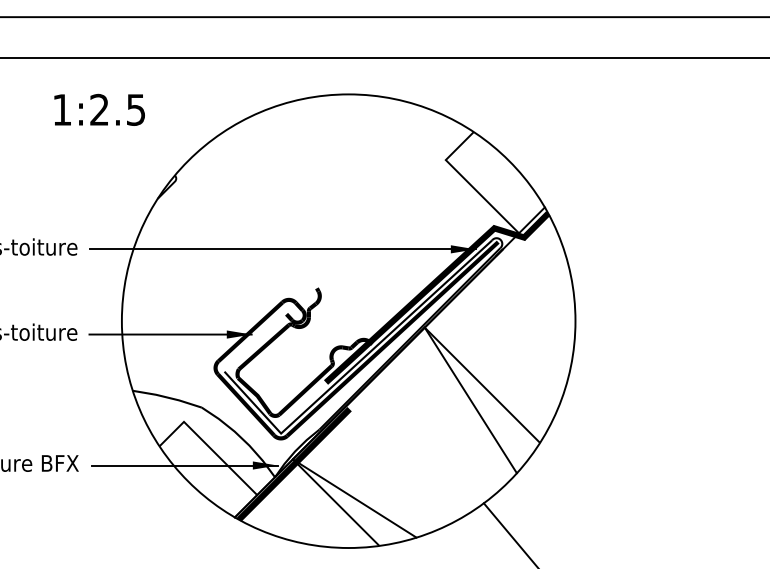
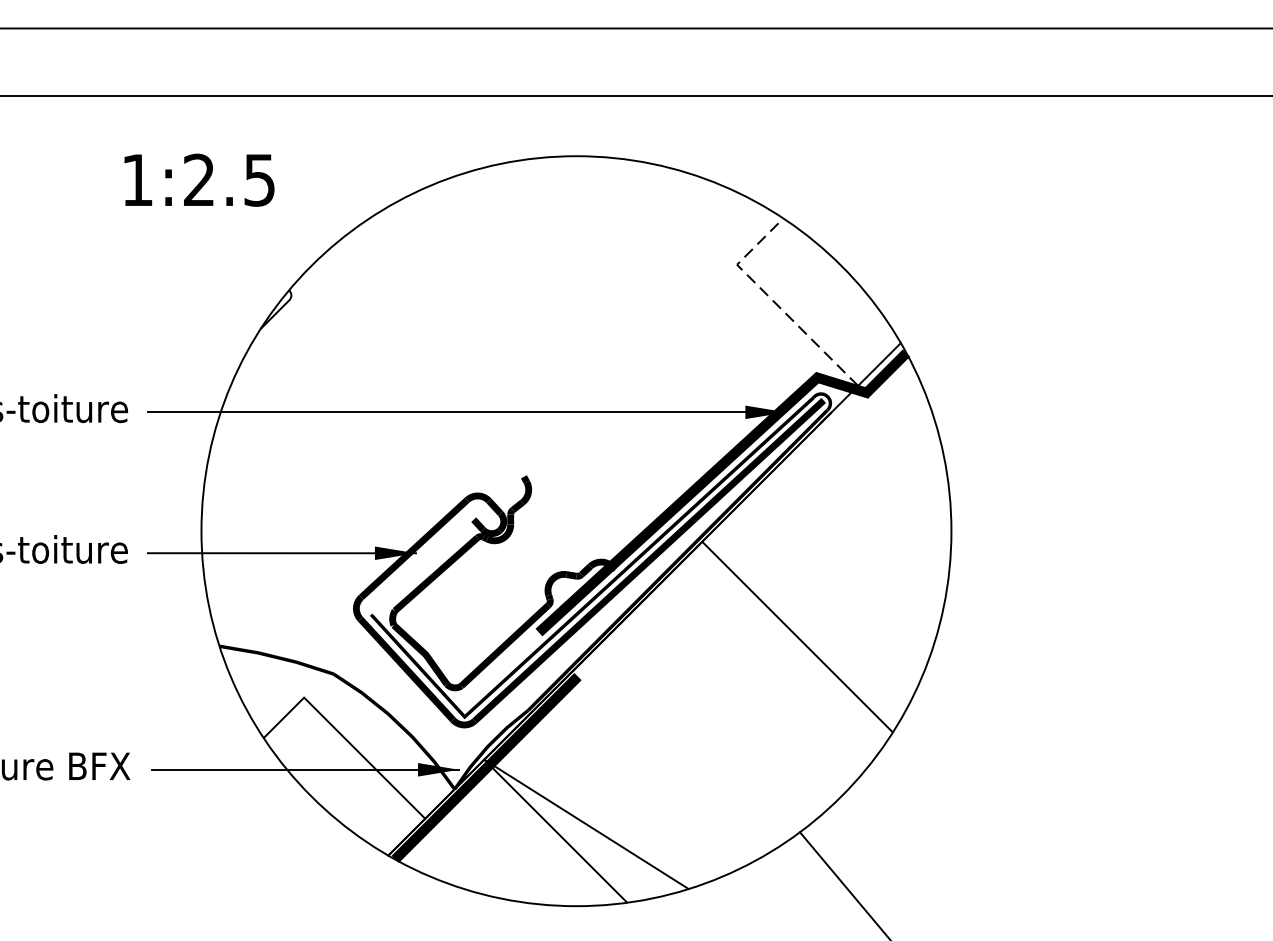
text: (99, 109) -> (199, 179), moved
line: (467, 181) -> (772, 300), solid -> dashed
line: (470, 400) -> (777, 662), removed

